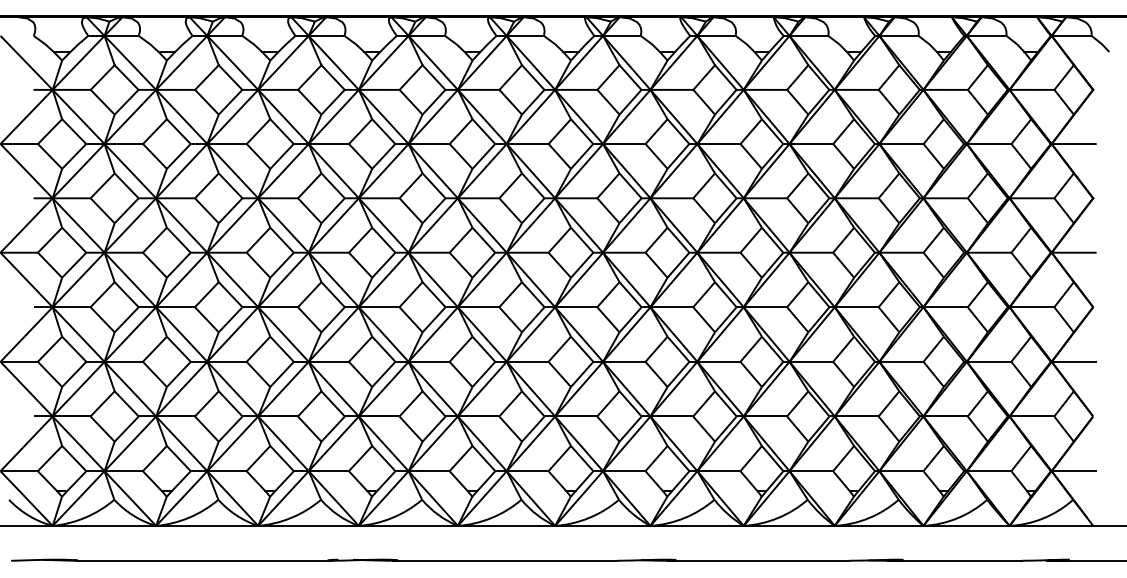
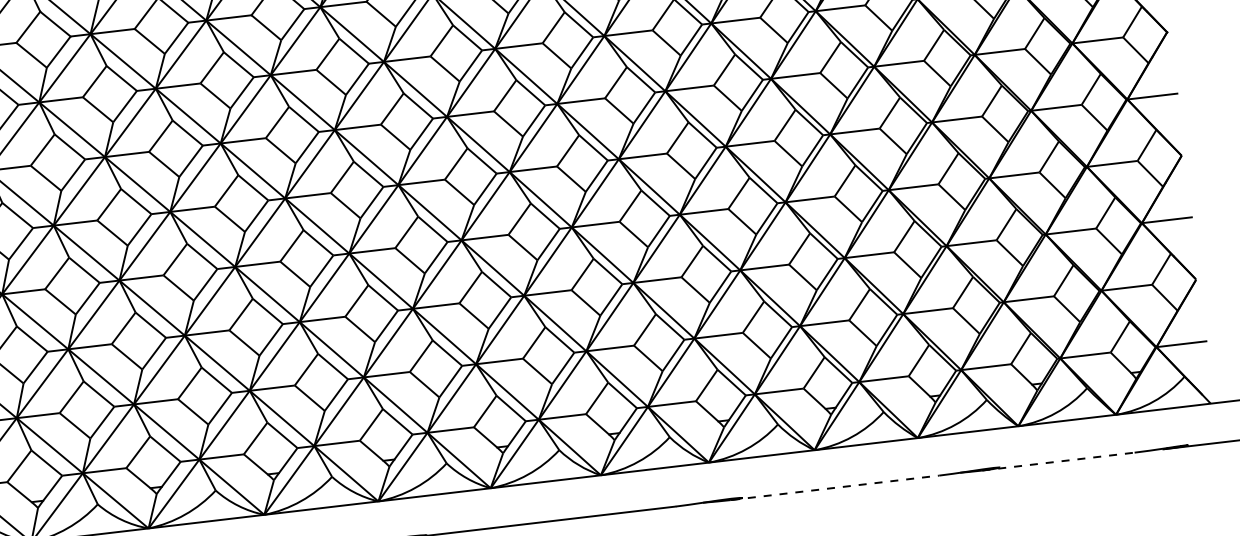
line: (758, 560) -> (836, 487), solid -> dashed
line: (955, 560) -> (1059, 461), solid -> dashed

